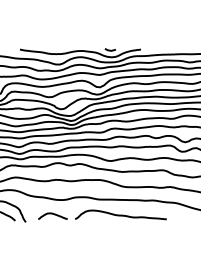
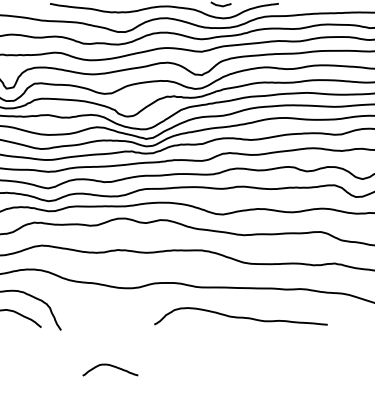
curve: (52, 214) -> (109, 366), moved

